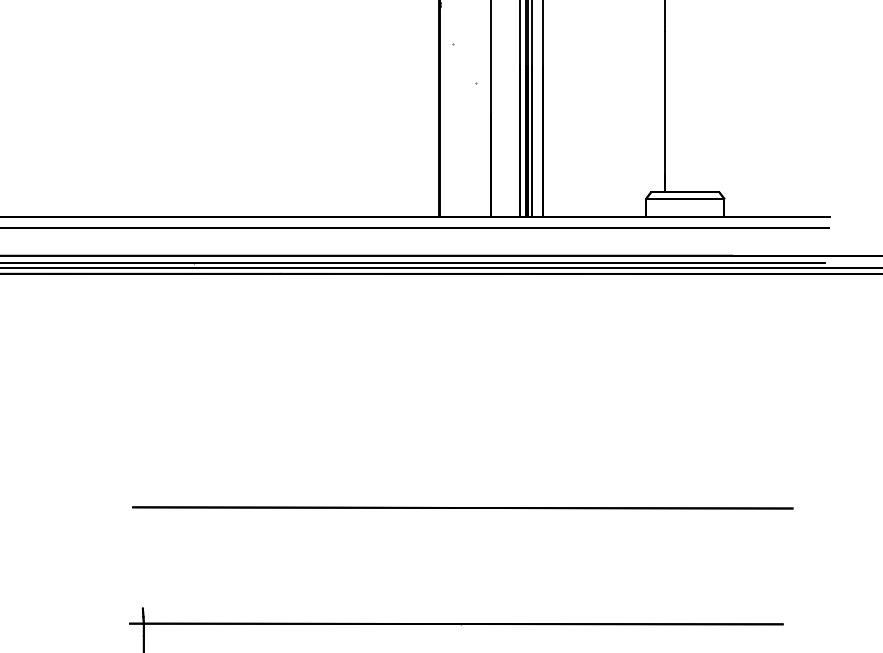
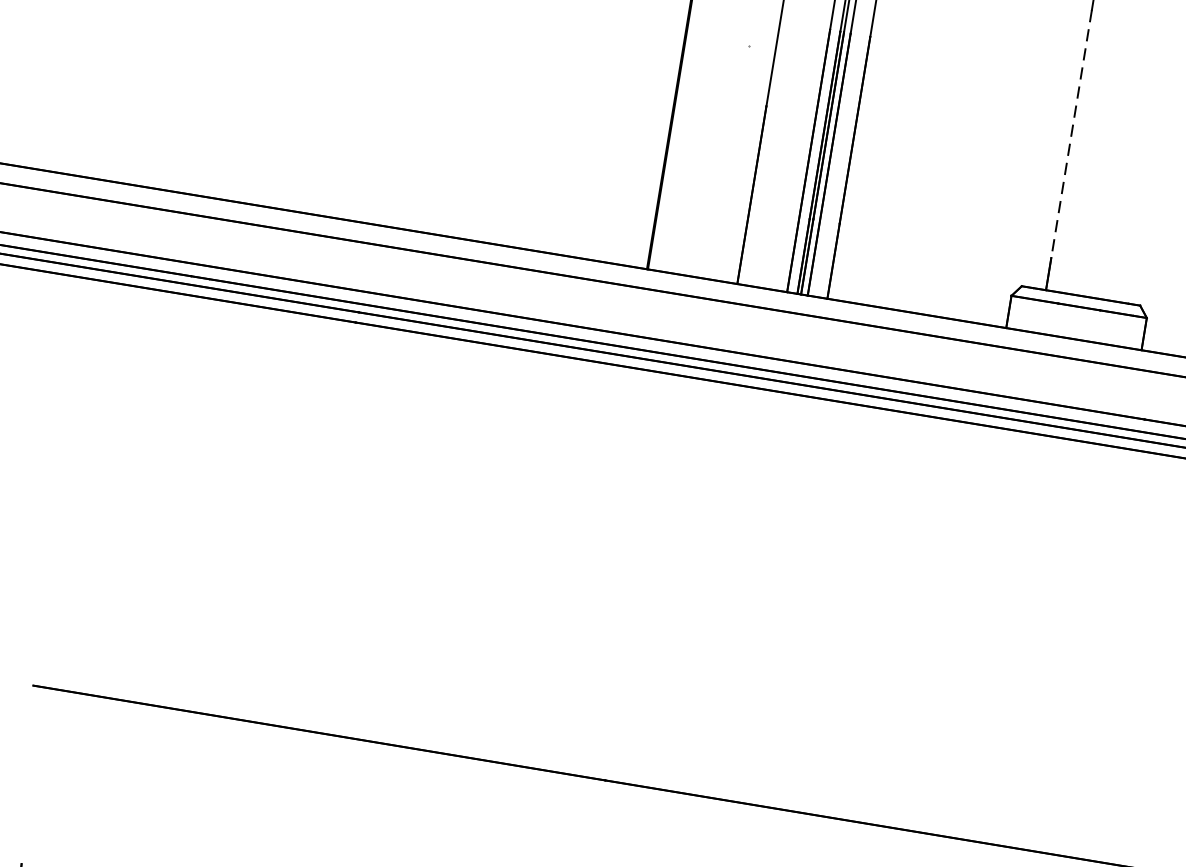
line: (665, 102) -> (1072, 134), solid -> dashed

